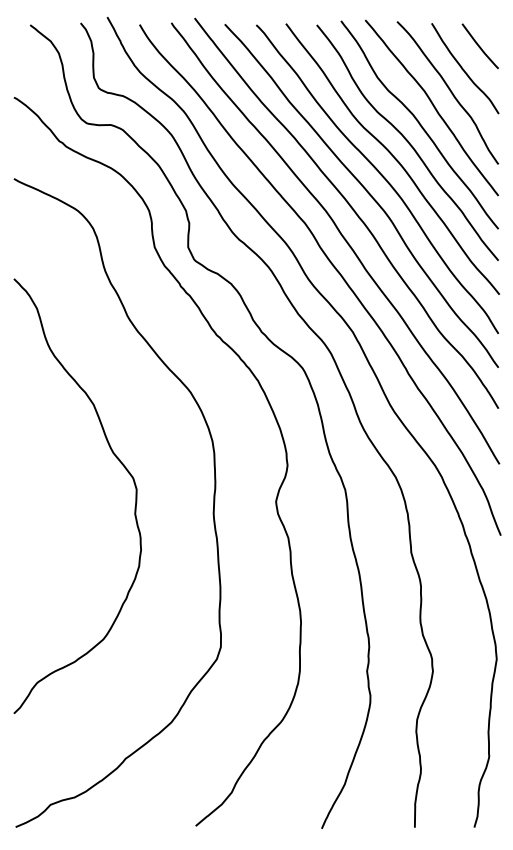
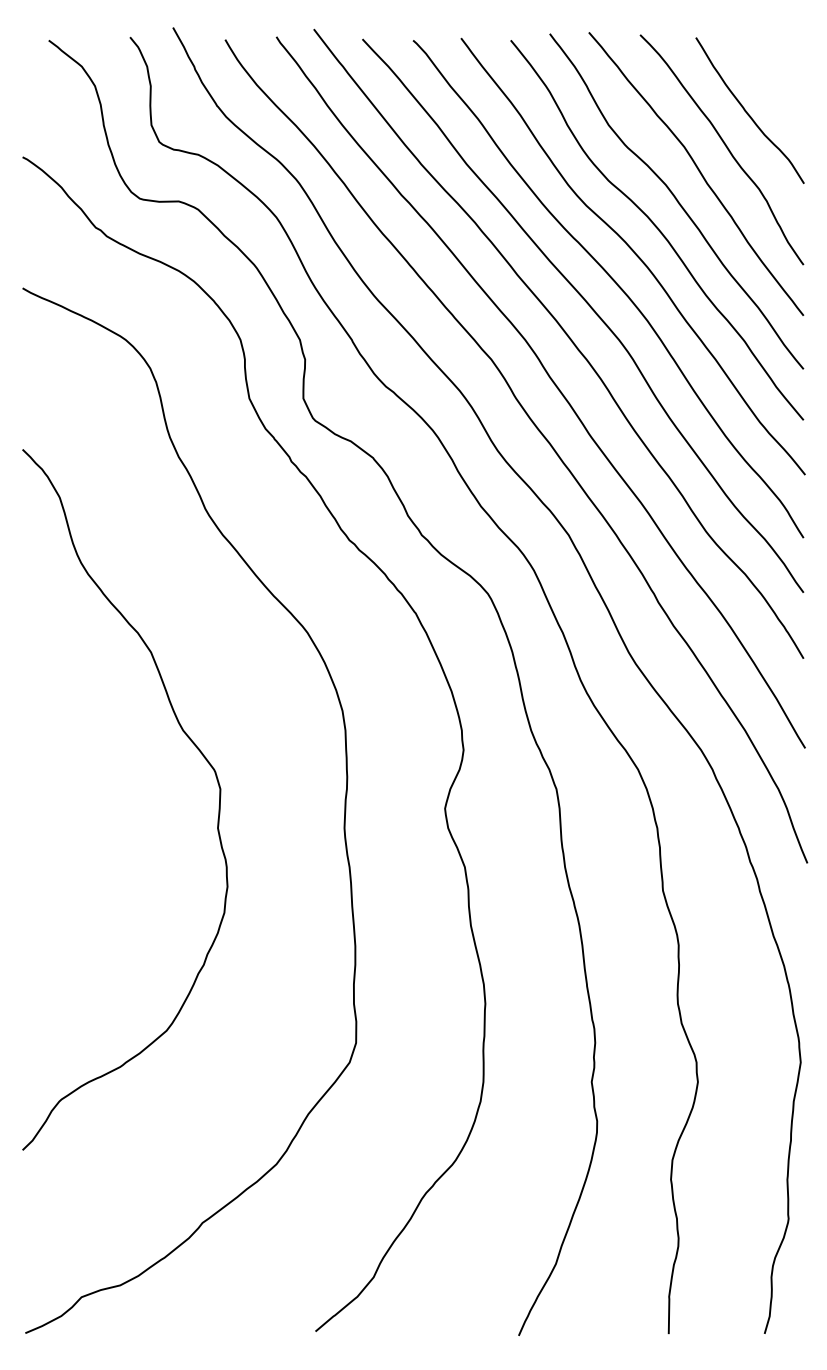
line: (479, 46) -> (772, 74), removed

